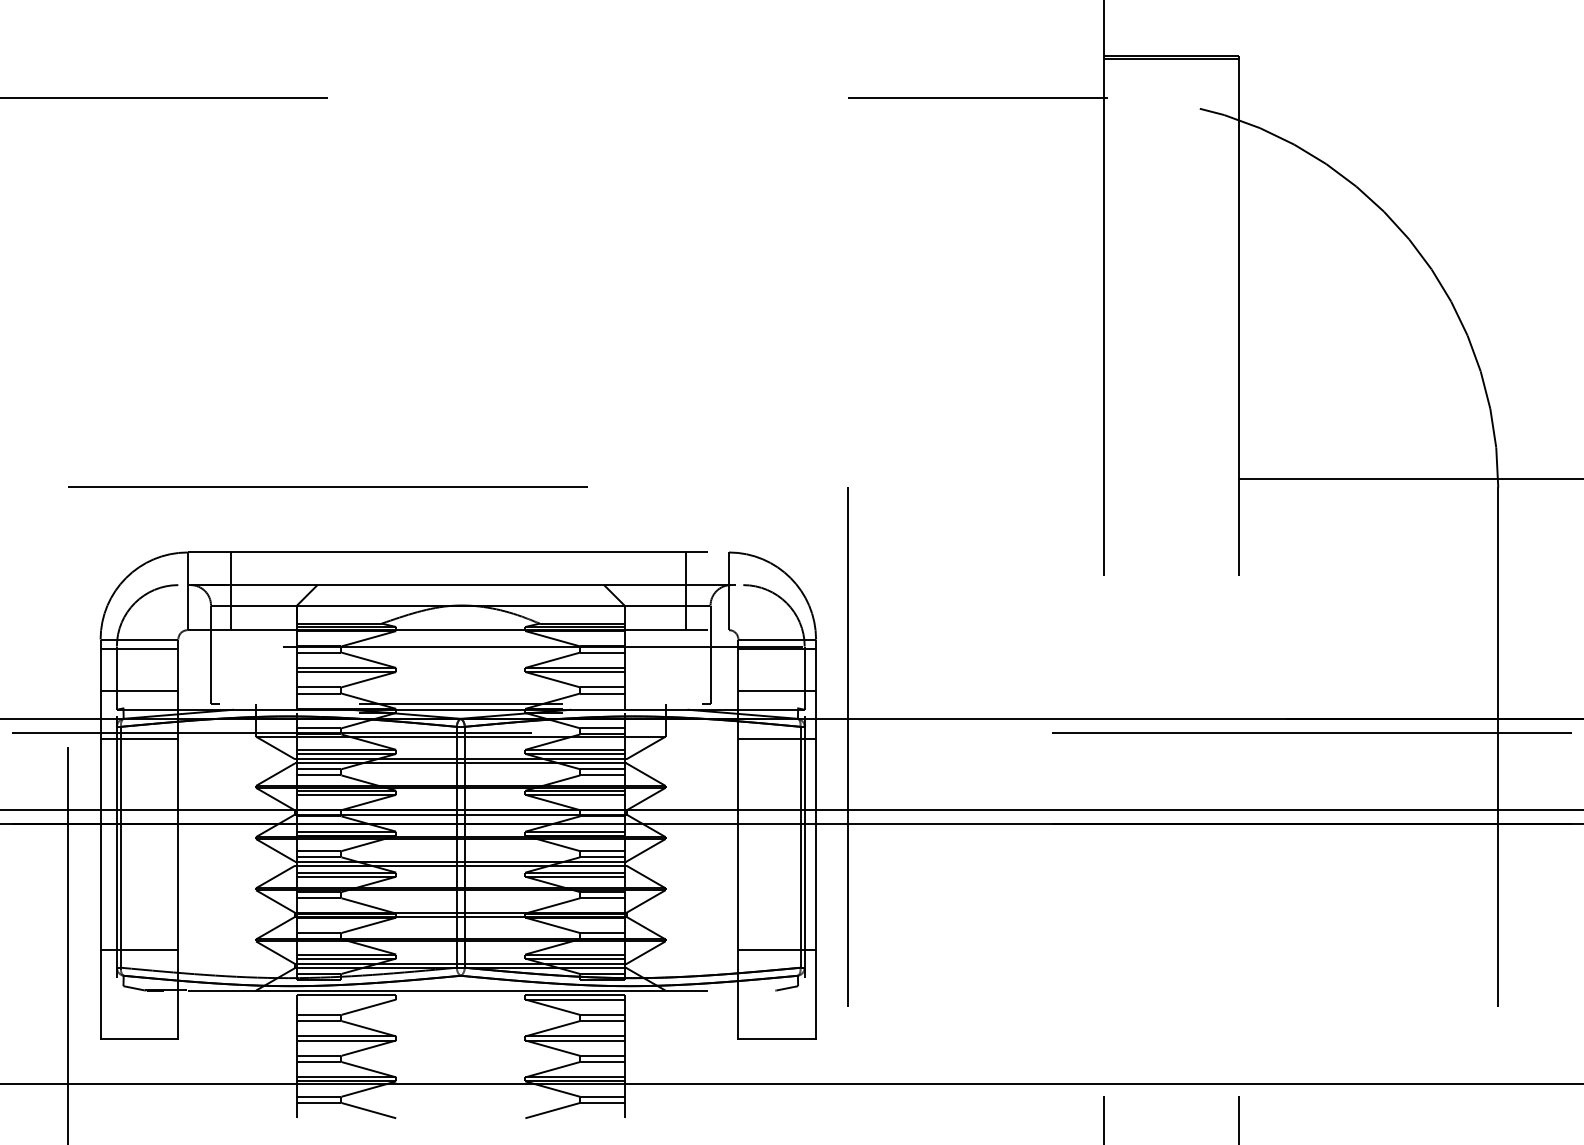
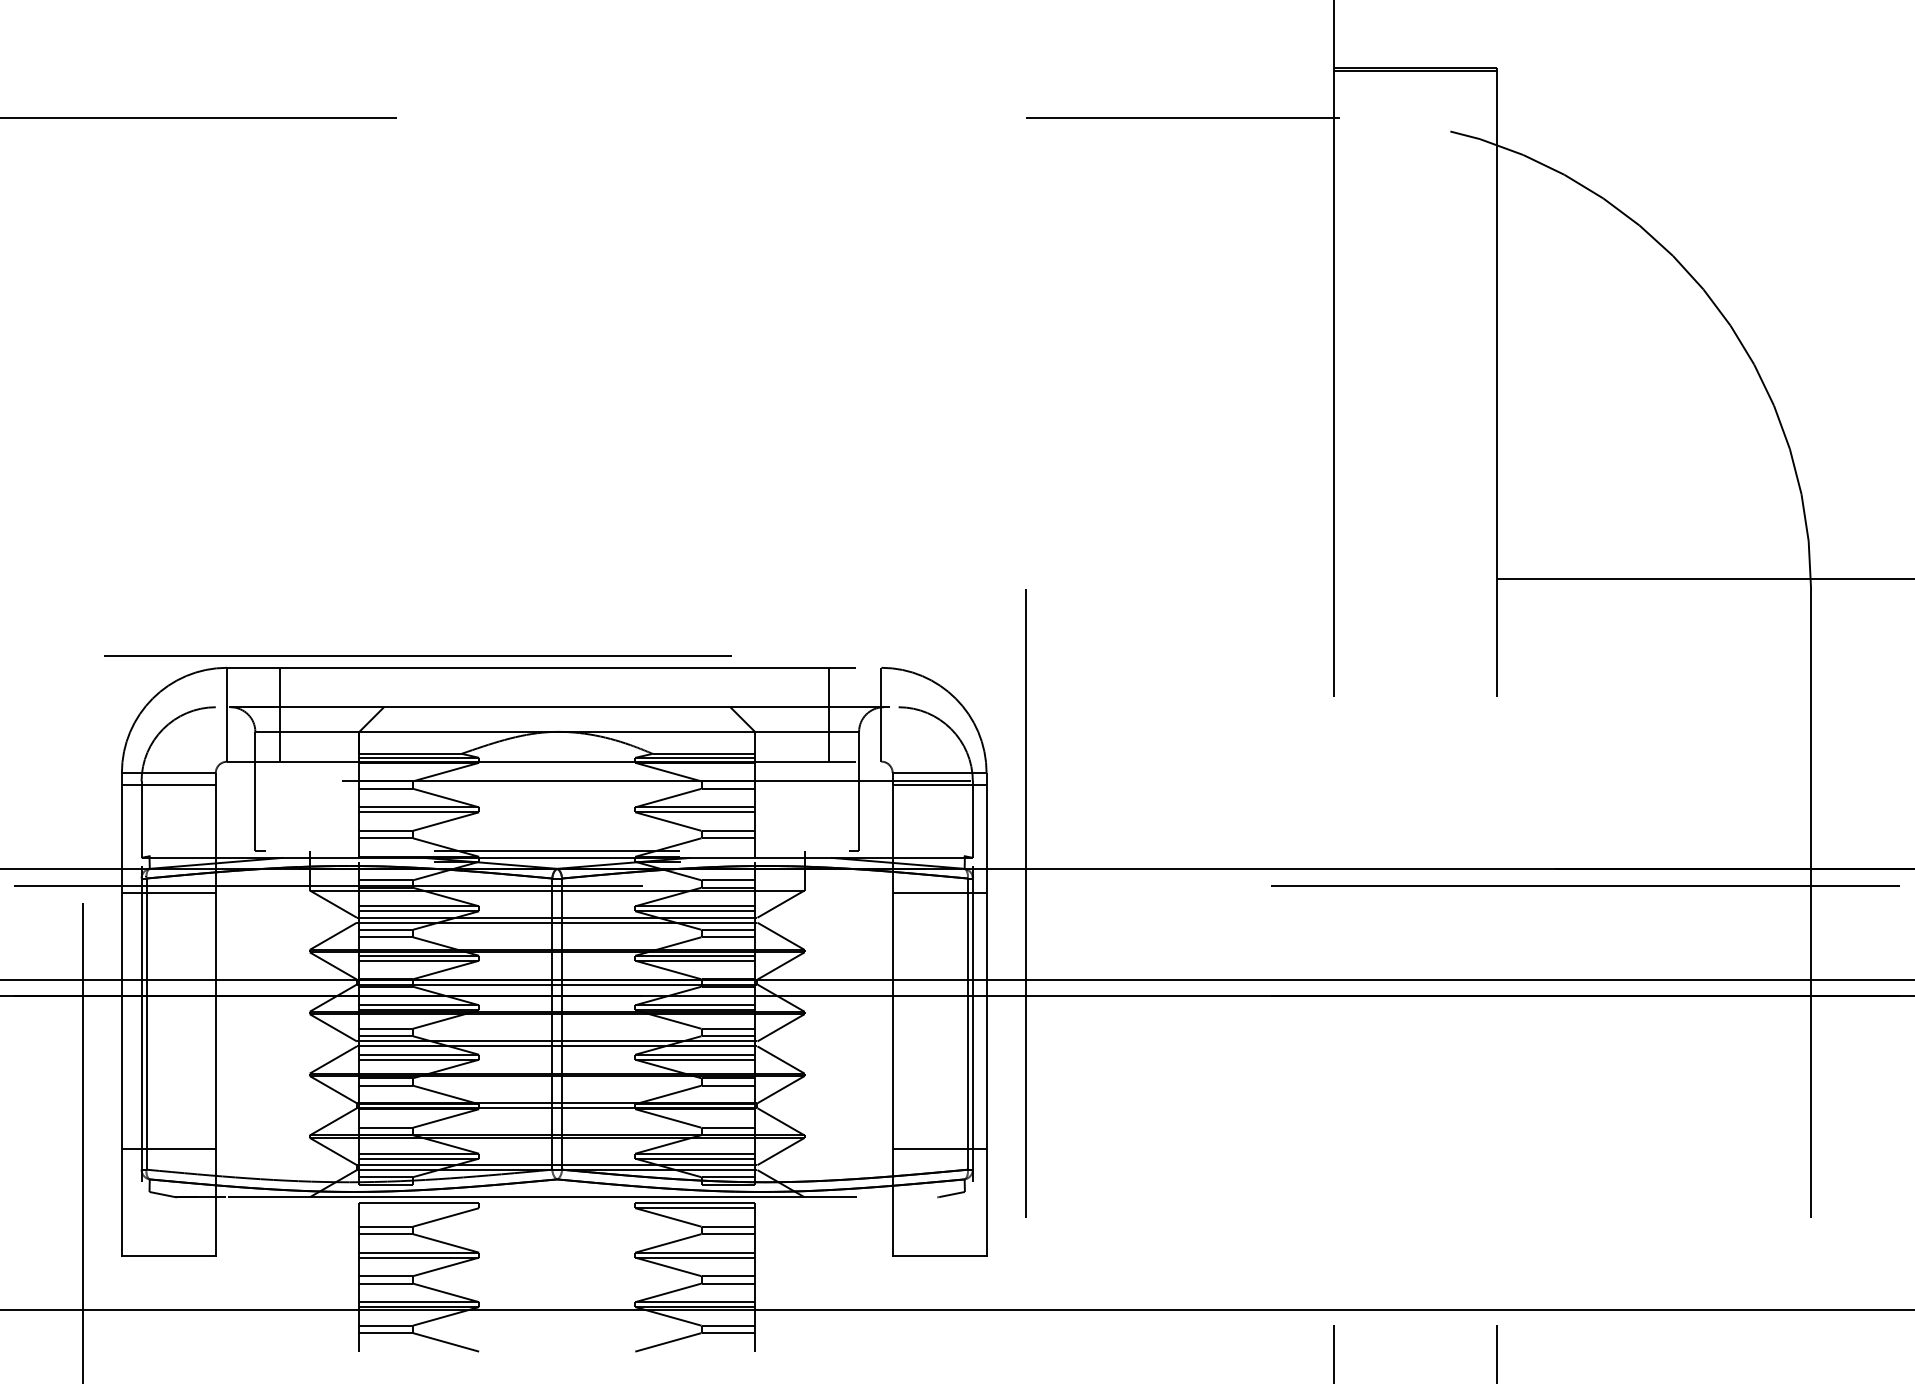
line: (327, 486) -> (417, 655), moved
line: (139, 691) -> (168, 835), removed
line: (777, 691) -> (939, 835), removed

